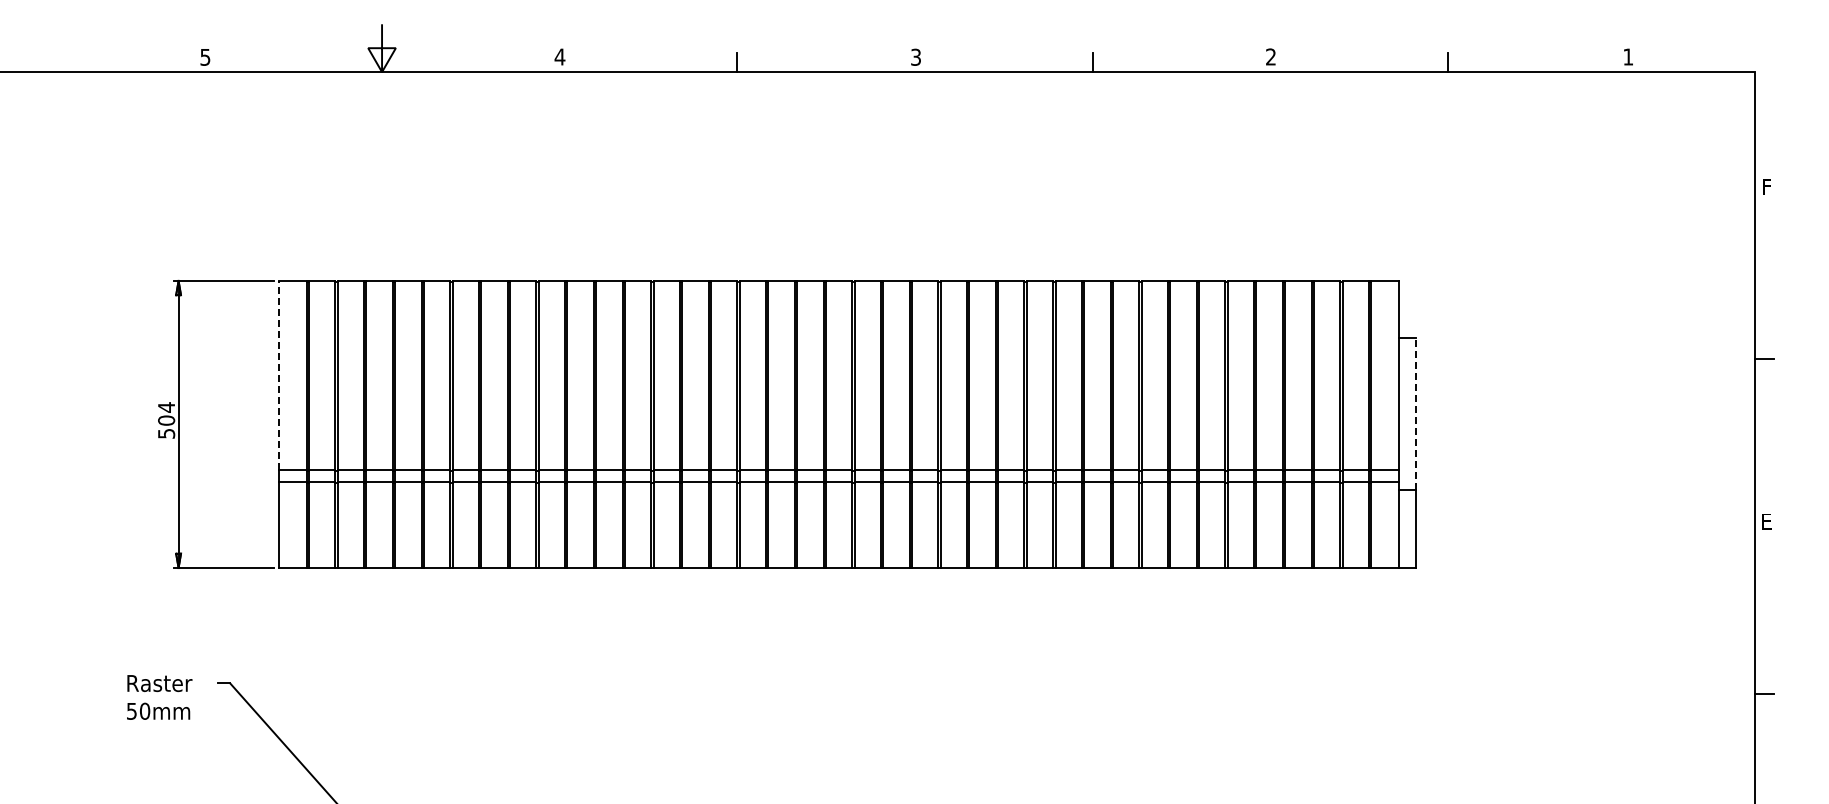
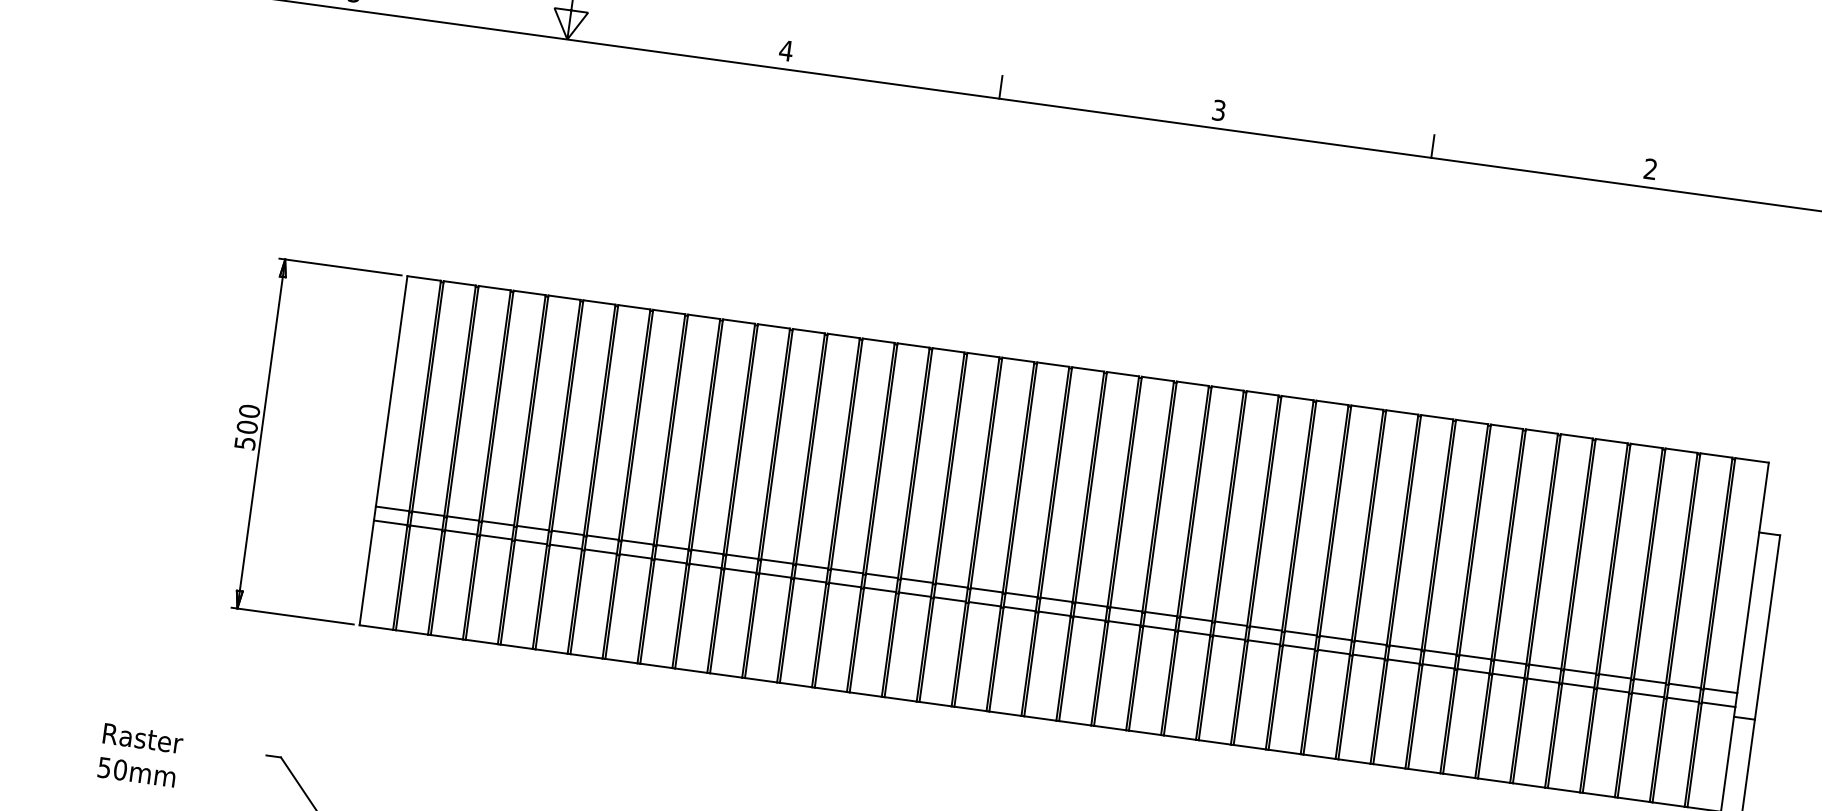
line: (279, 375) -> (392, 391), dashed -> solid
text: (166, 407) -> (249, 411), 504 -> 500
line: (1416, 414) -> (1767, 628), dashed -> solid
text: (159, 697) -> (140, 755), moved

